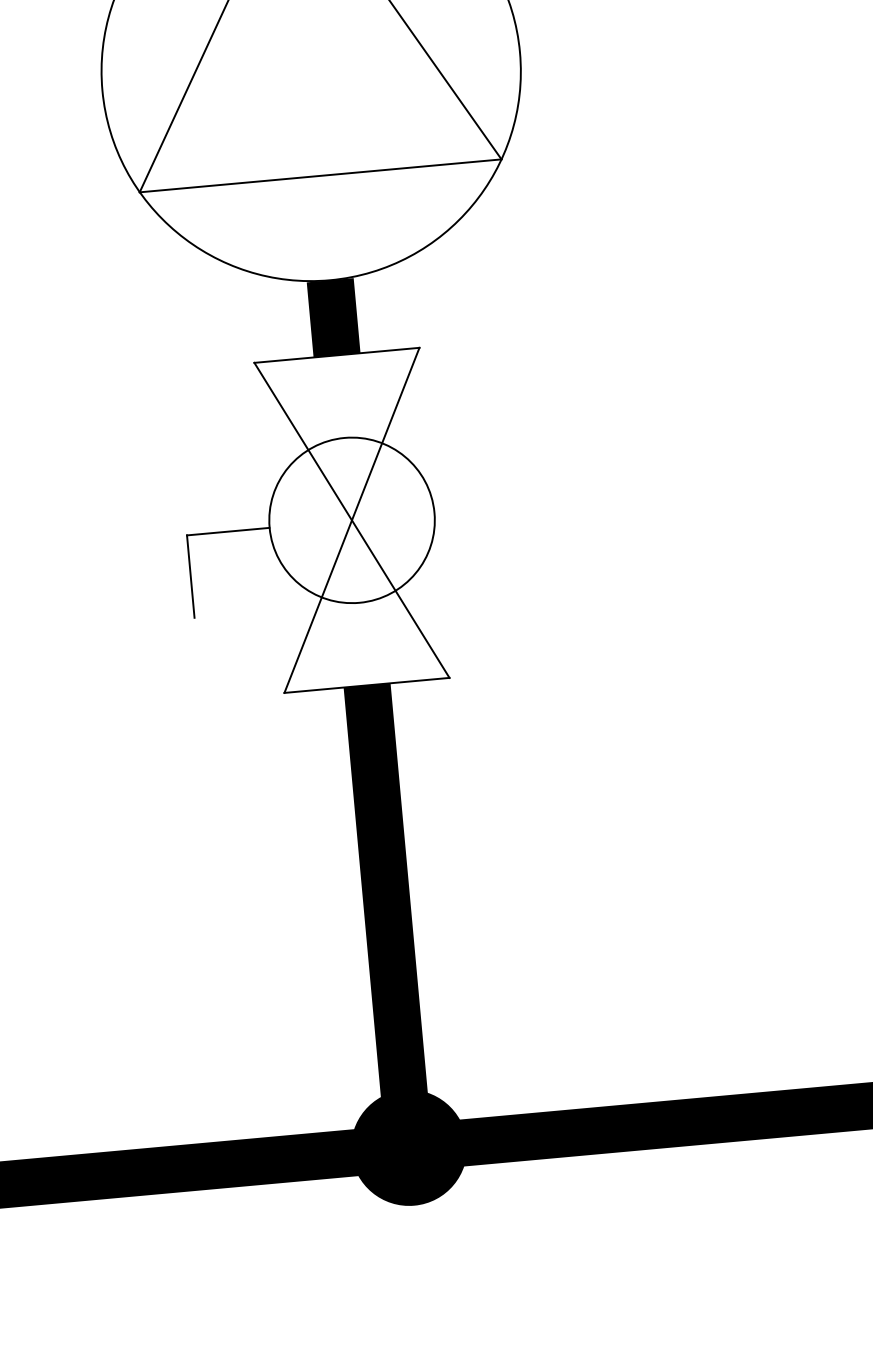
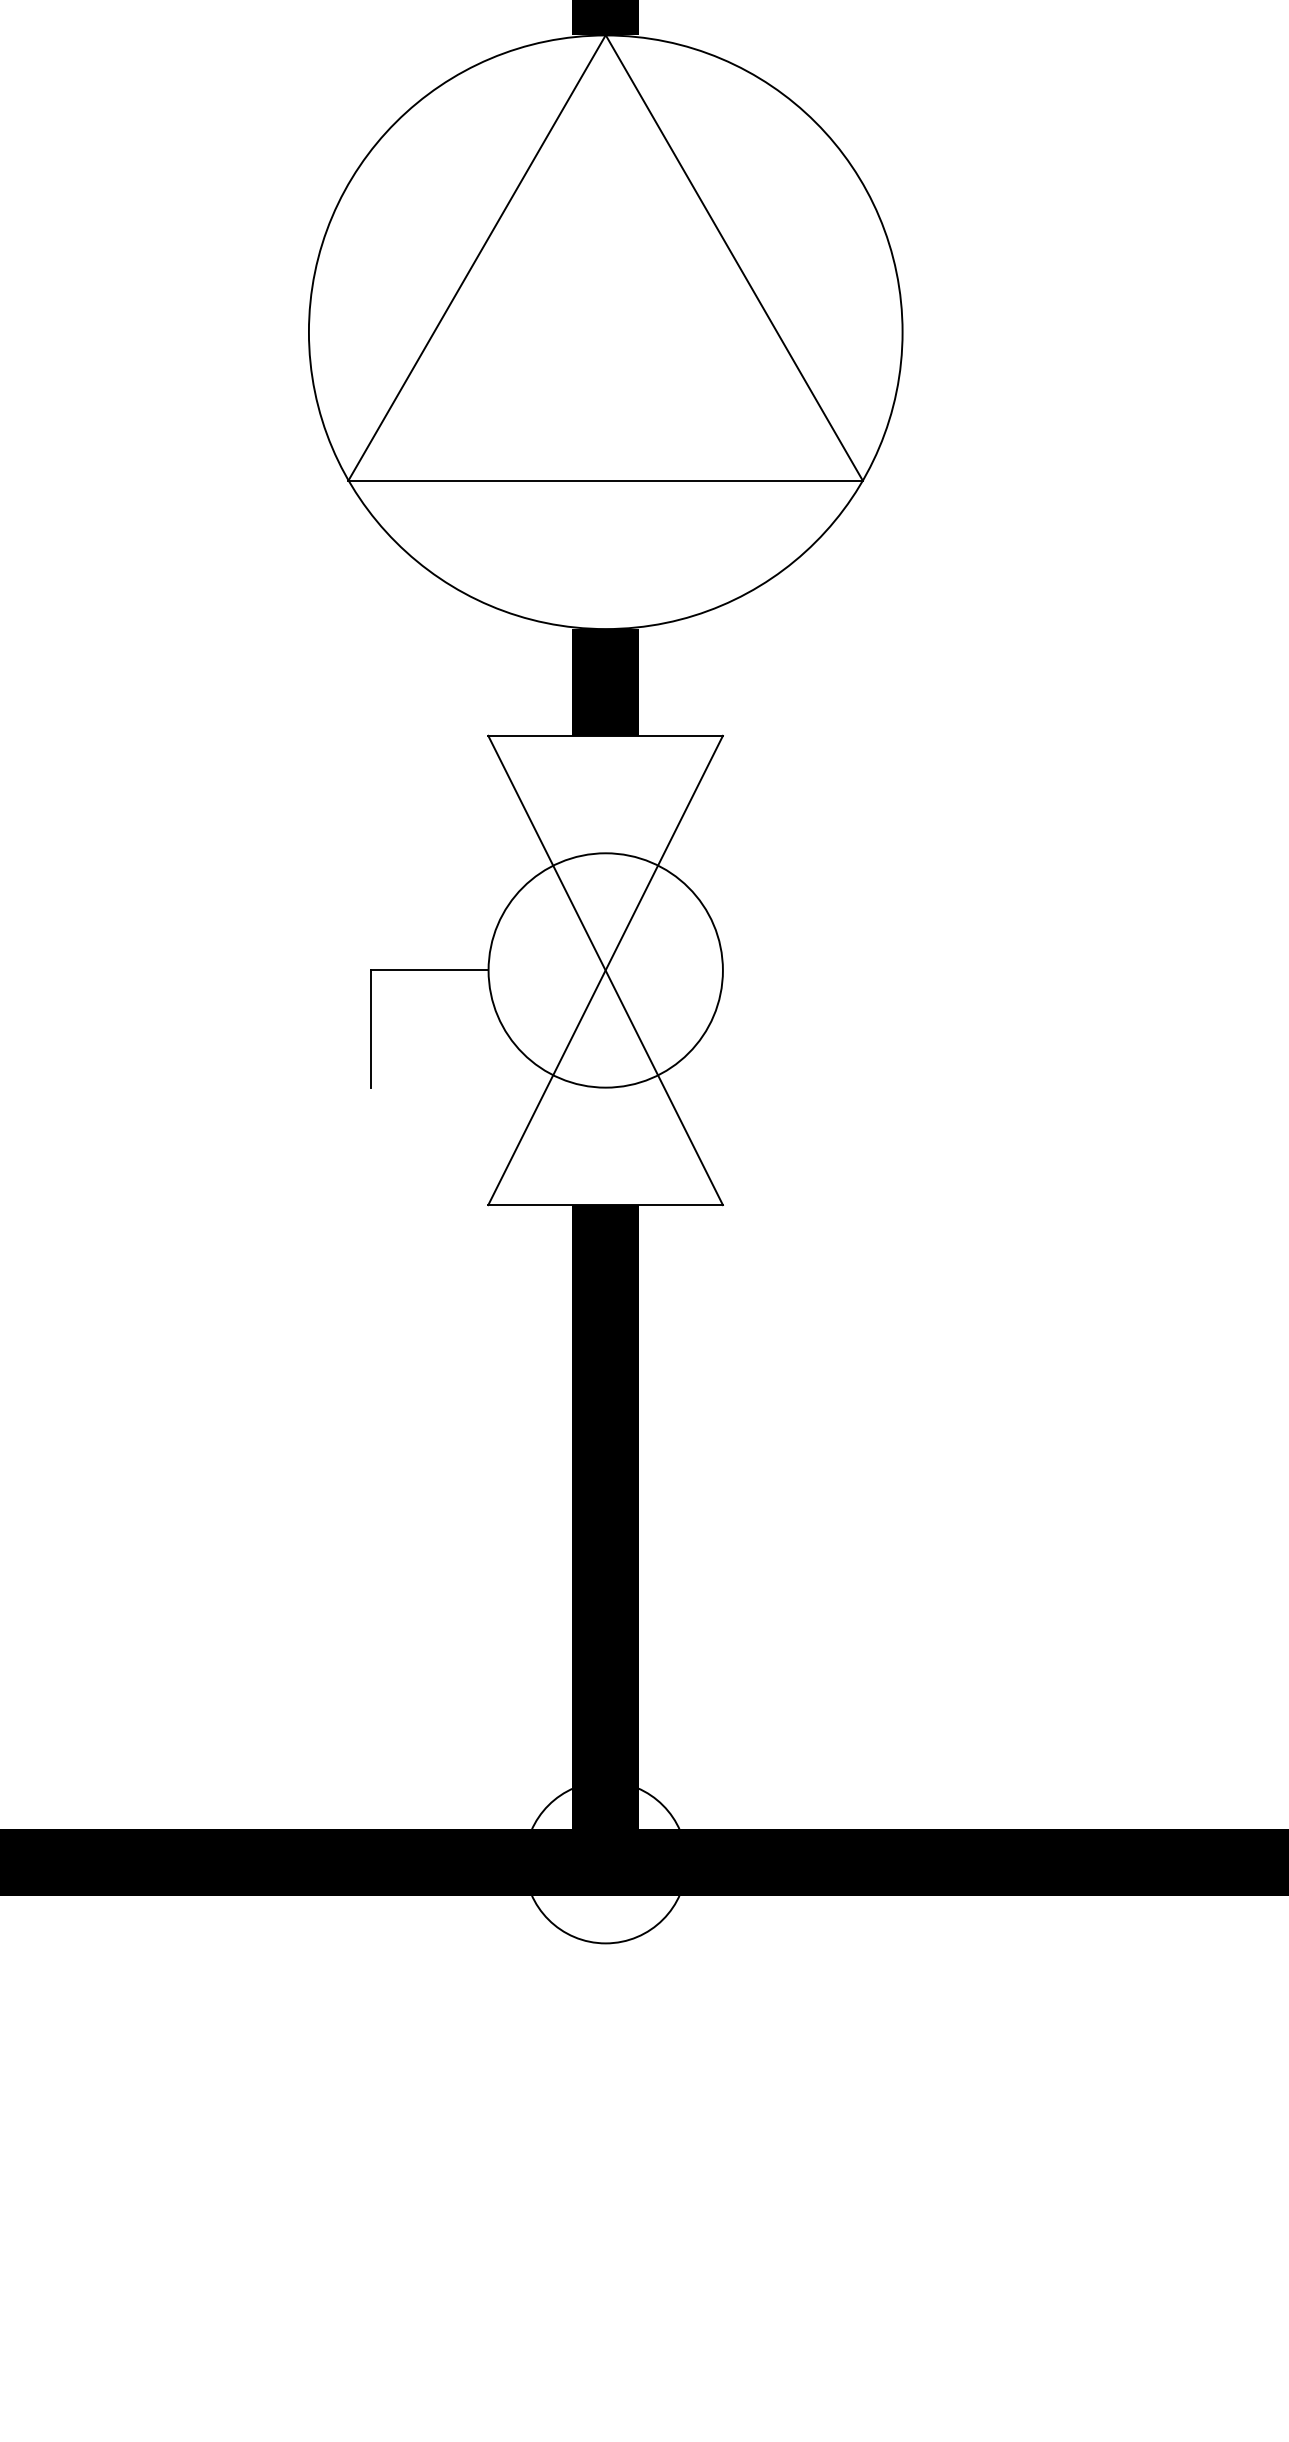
fill: (408, 1147) -> (605, 1862), removed

